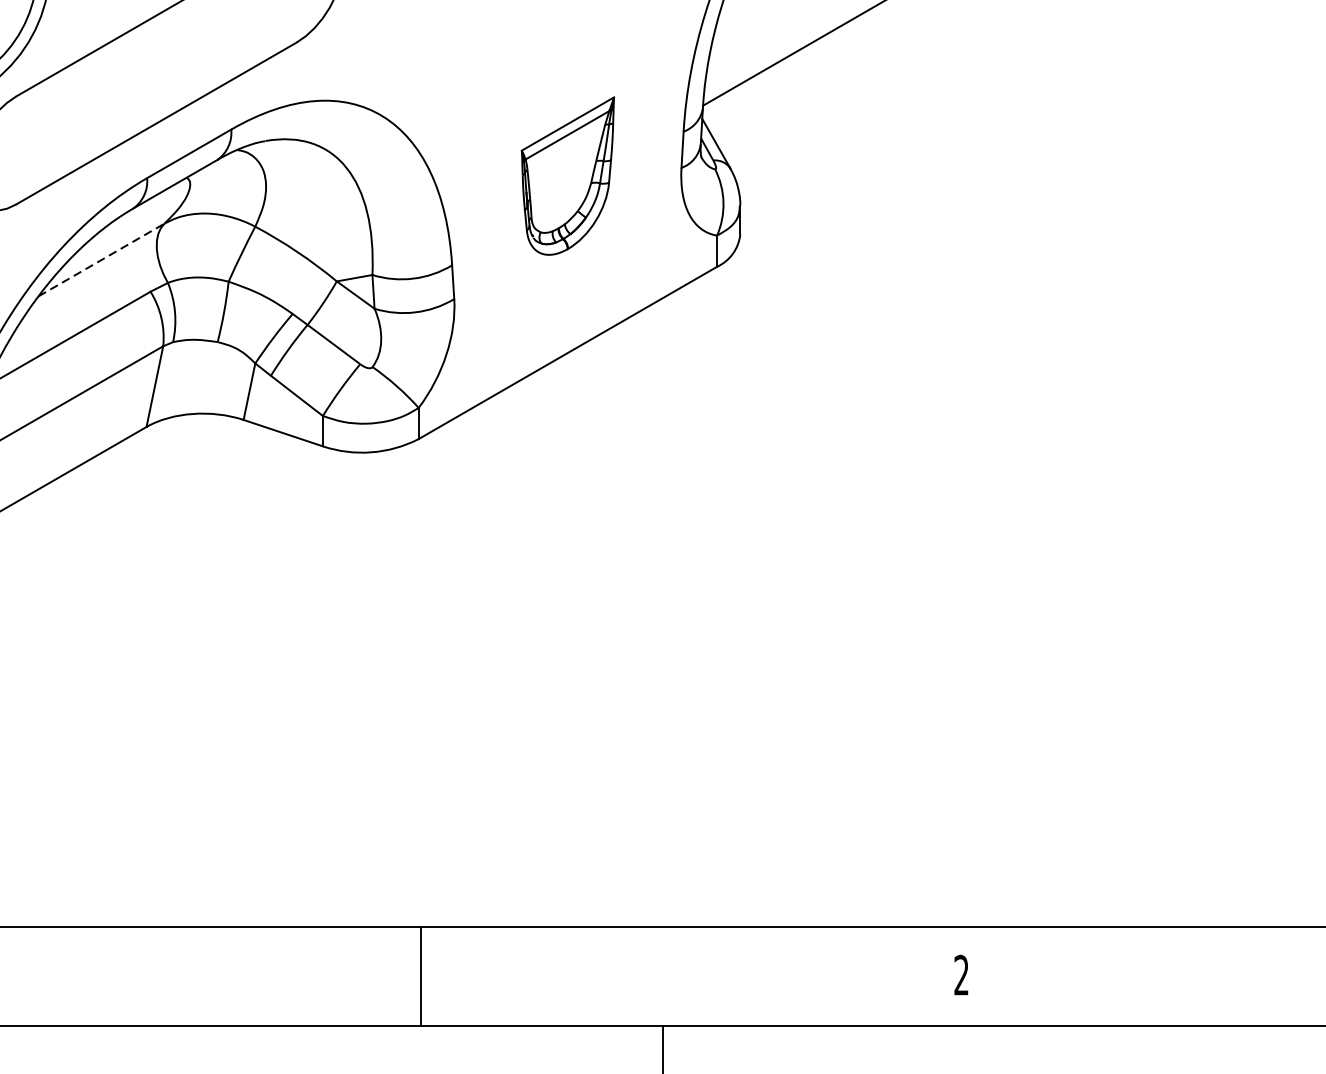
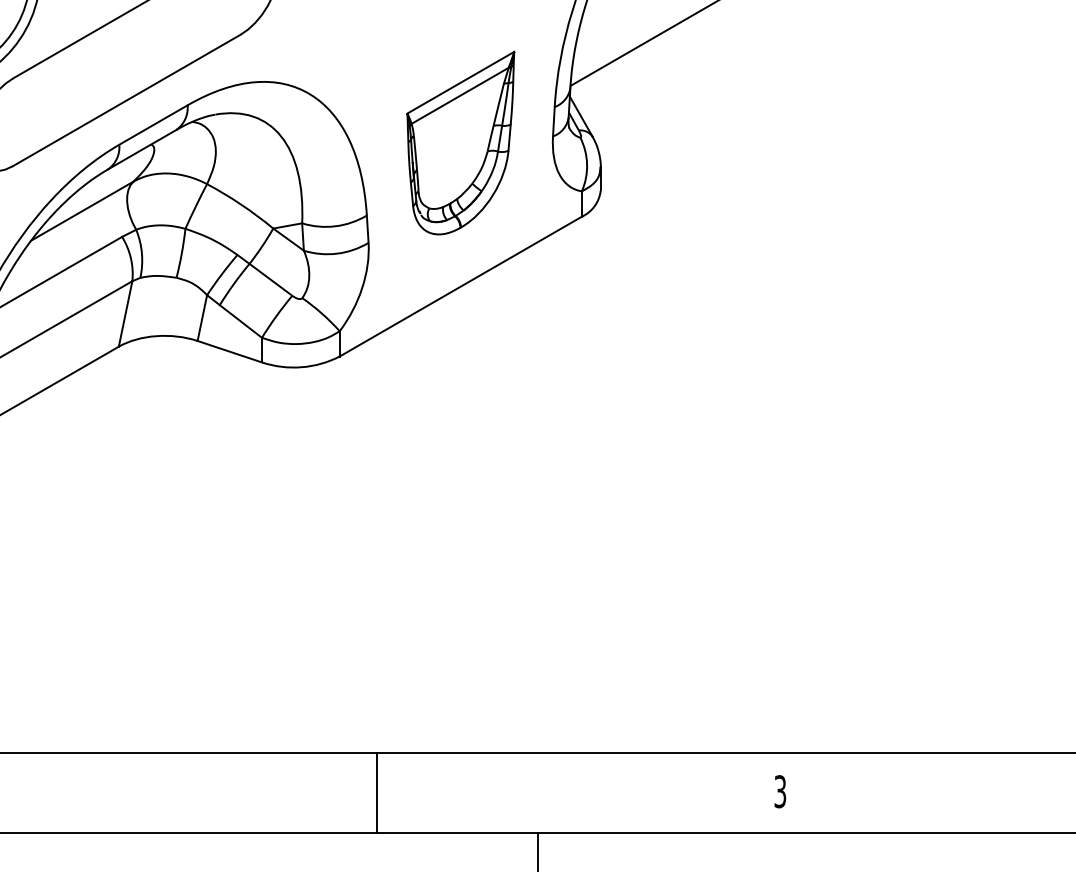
part: (567, 175) -> (460, 142), size x1.43
line: (101, 259) -> (82, 210), dashed -> solid
text: (961, 975) -> (780, 791), 2 -> 3
line: (420, 976) -> (377, 792), moved

